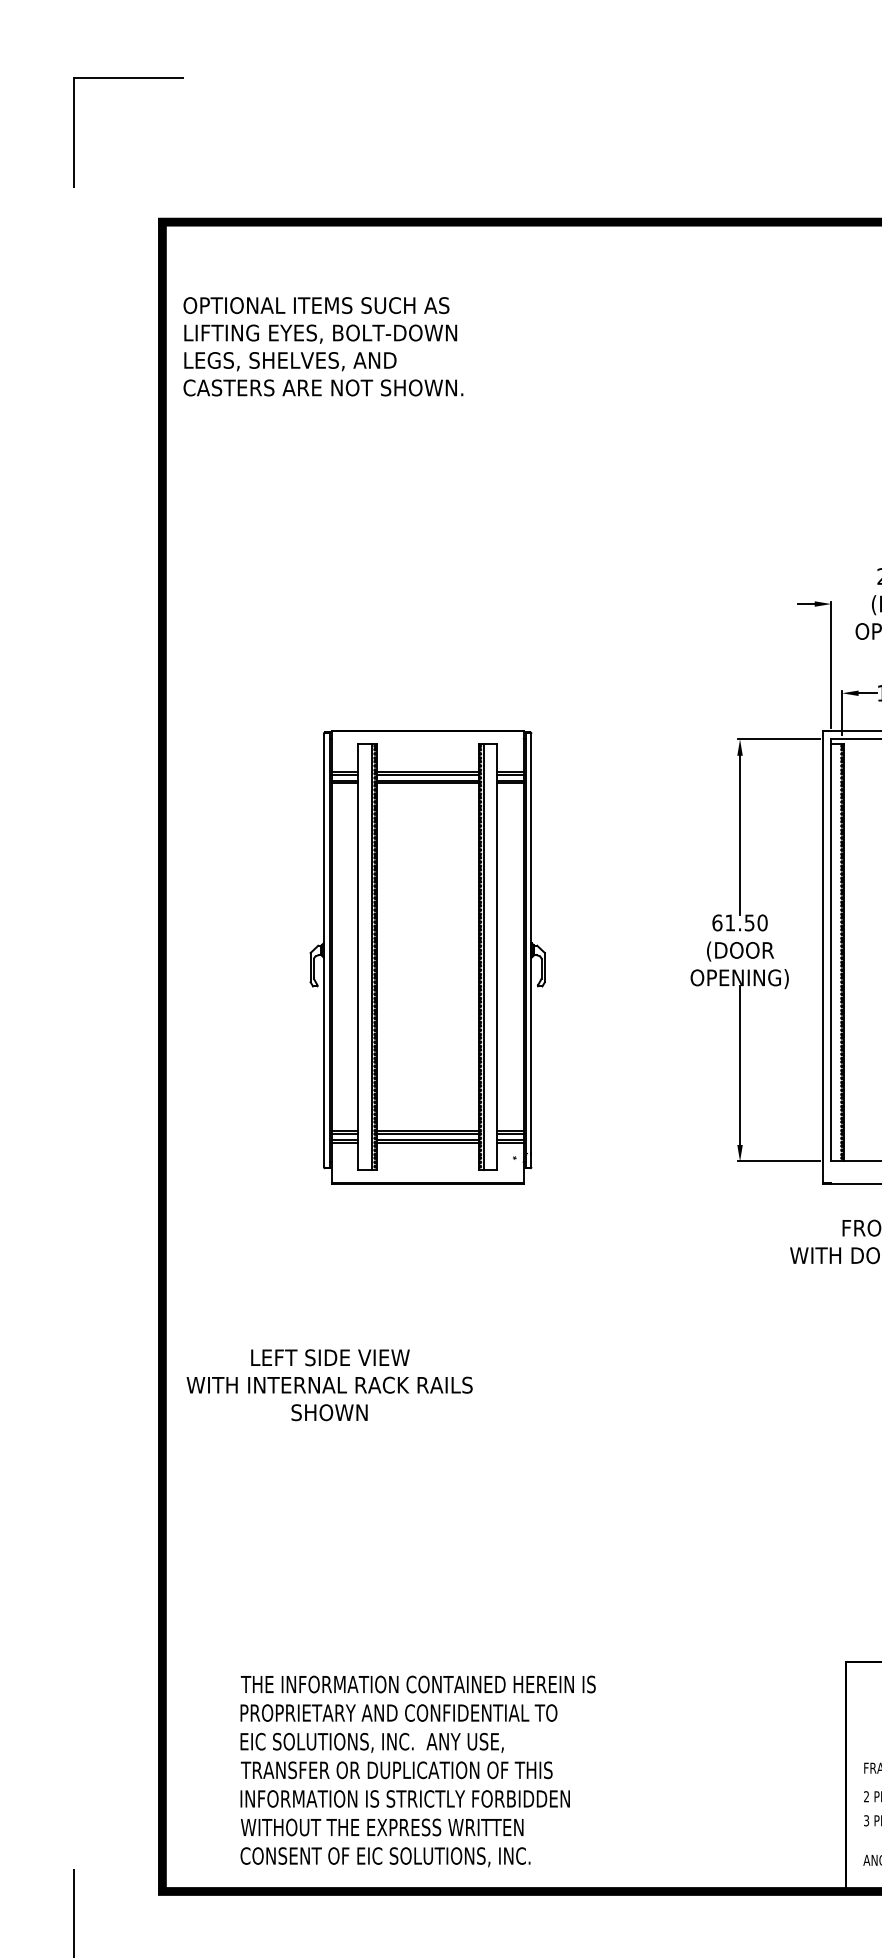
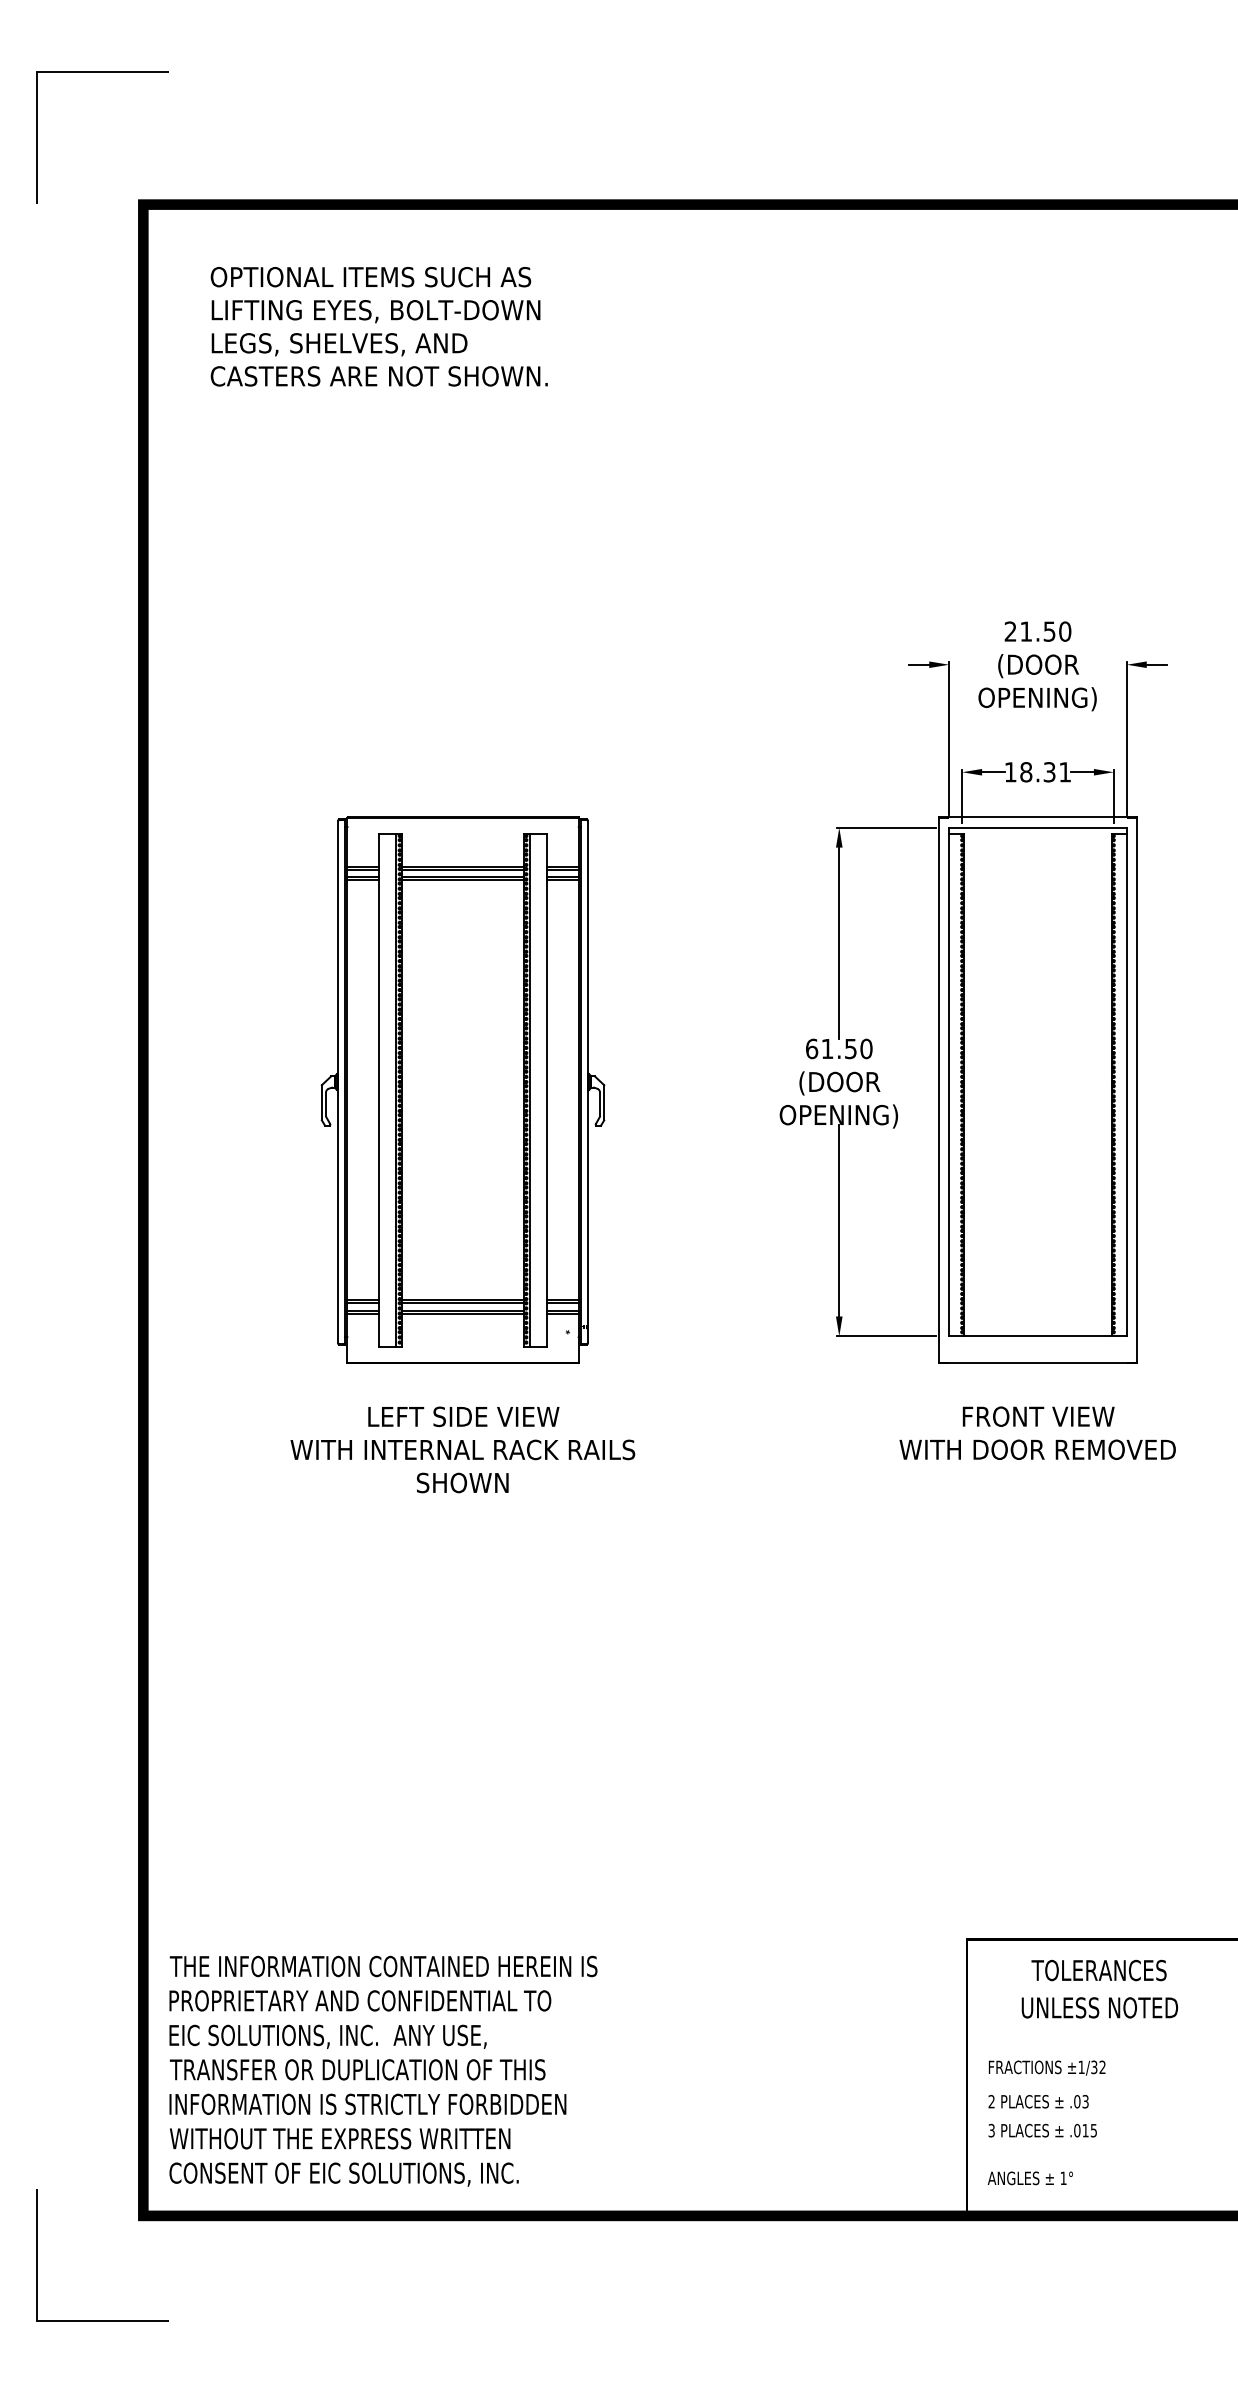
line: (128, 78) -> (102, 72), moved
text: (322, 346) -> (378, 326), moved
text: (329, 1384) -> (462, 1449), moved
text: (418, 1770) -> (383, 2070), moved

